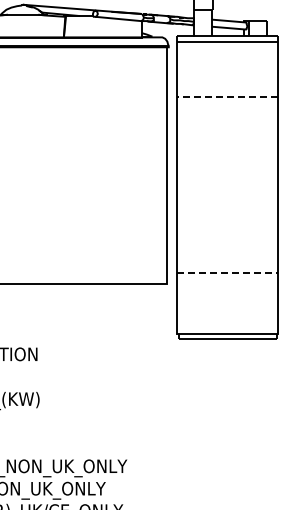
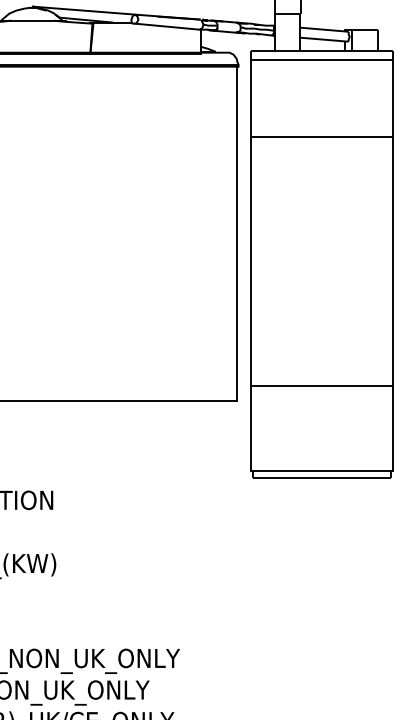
line: (227, 96) -> (321, 136), dashed -> solid
line: (228, 273) -> (322, 386), dashed -> solid

